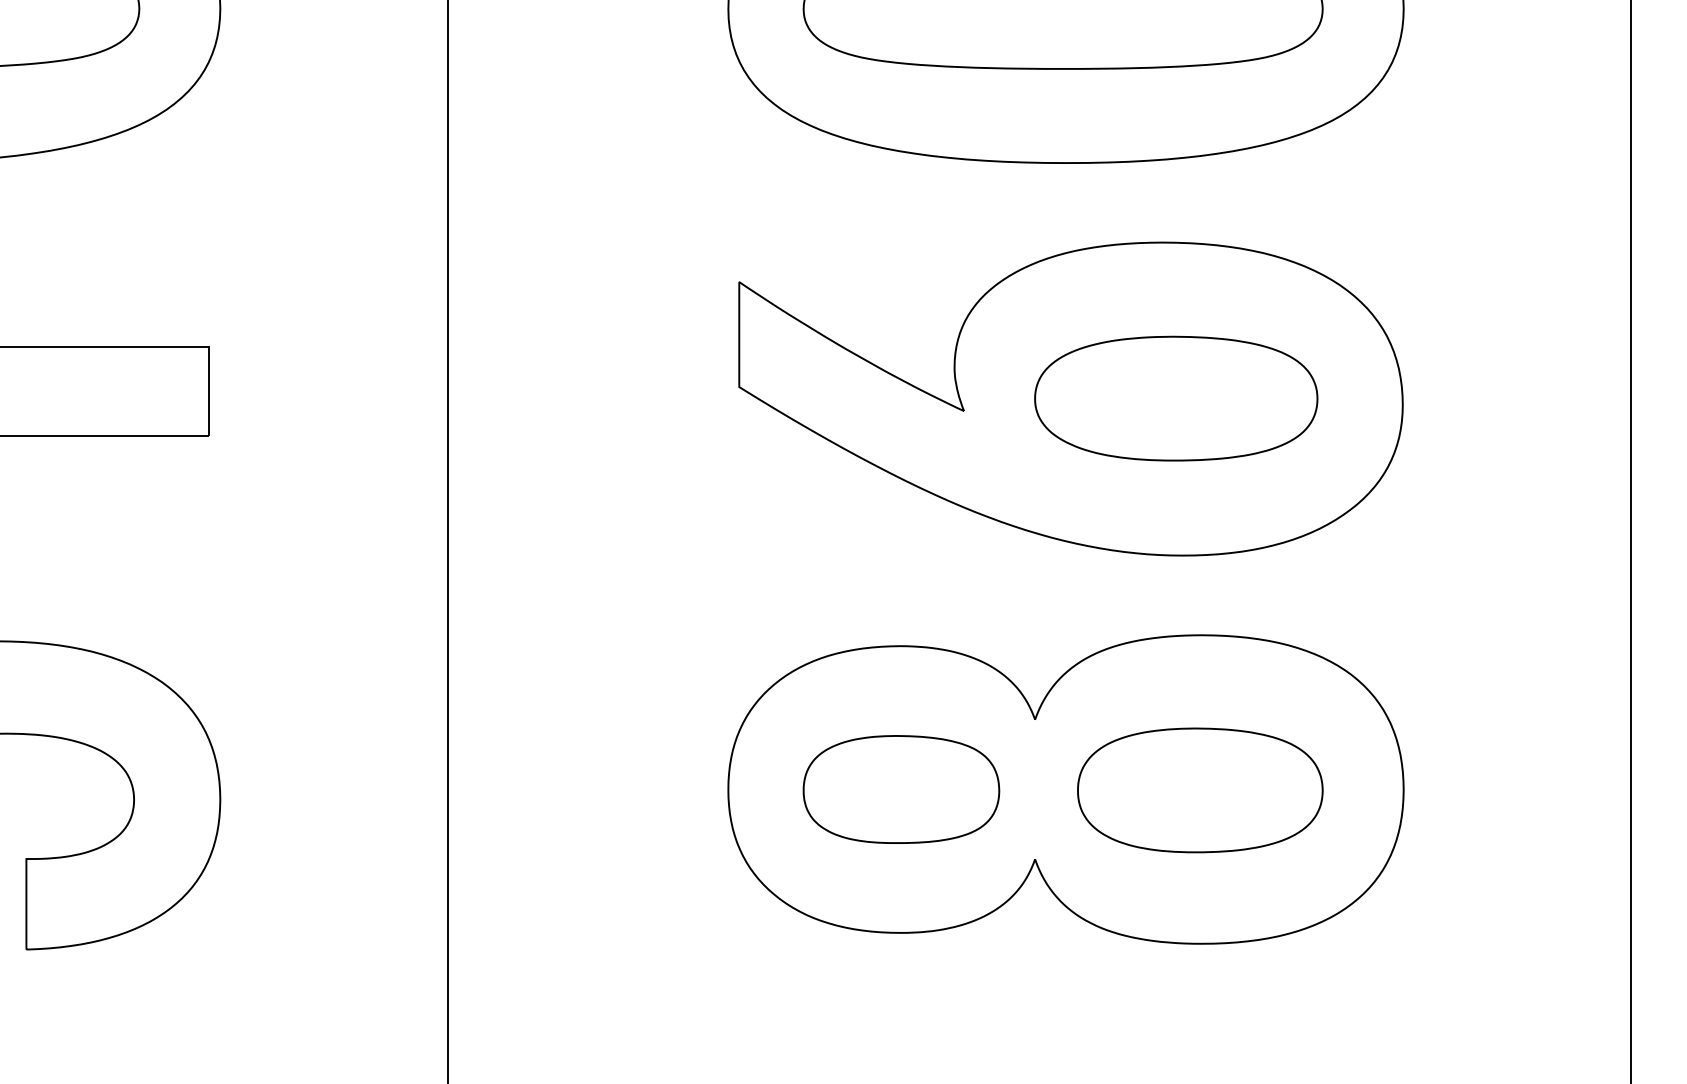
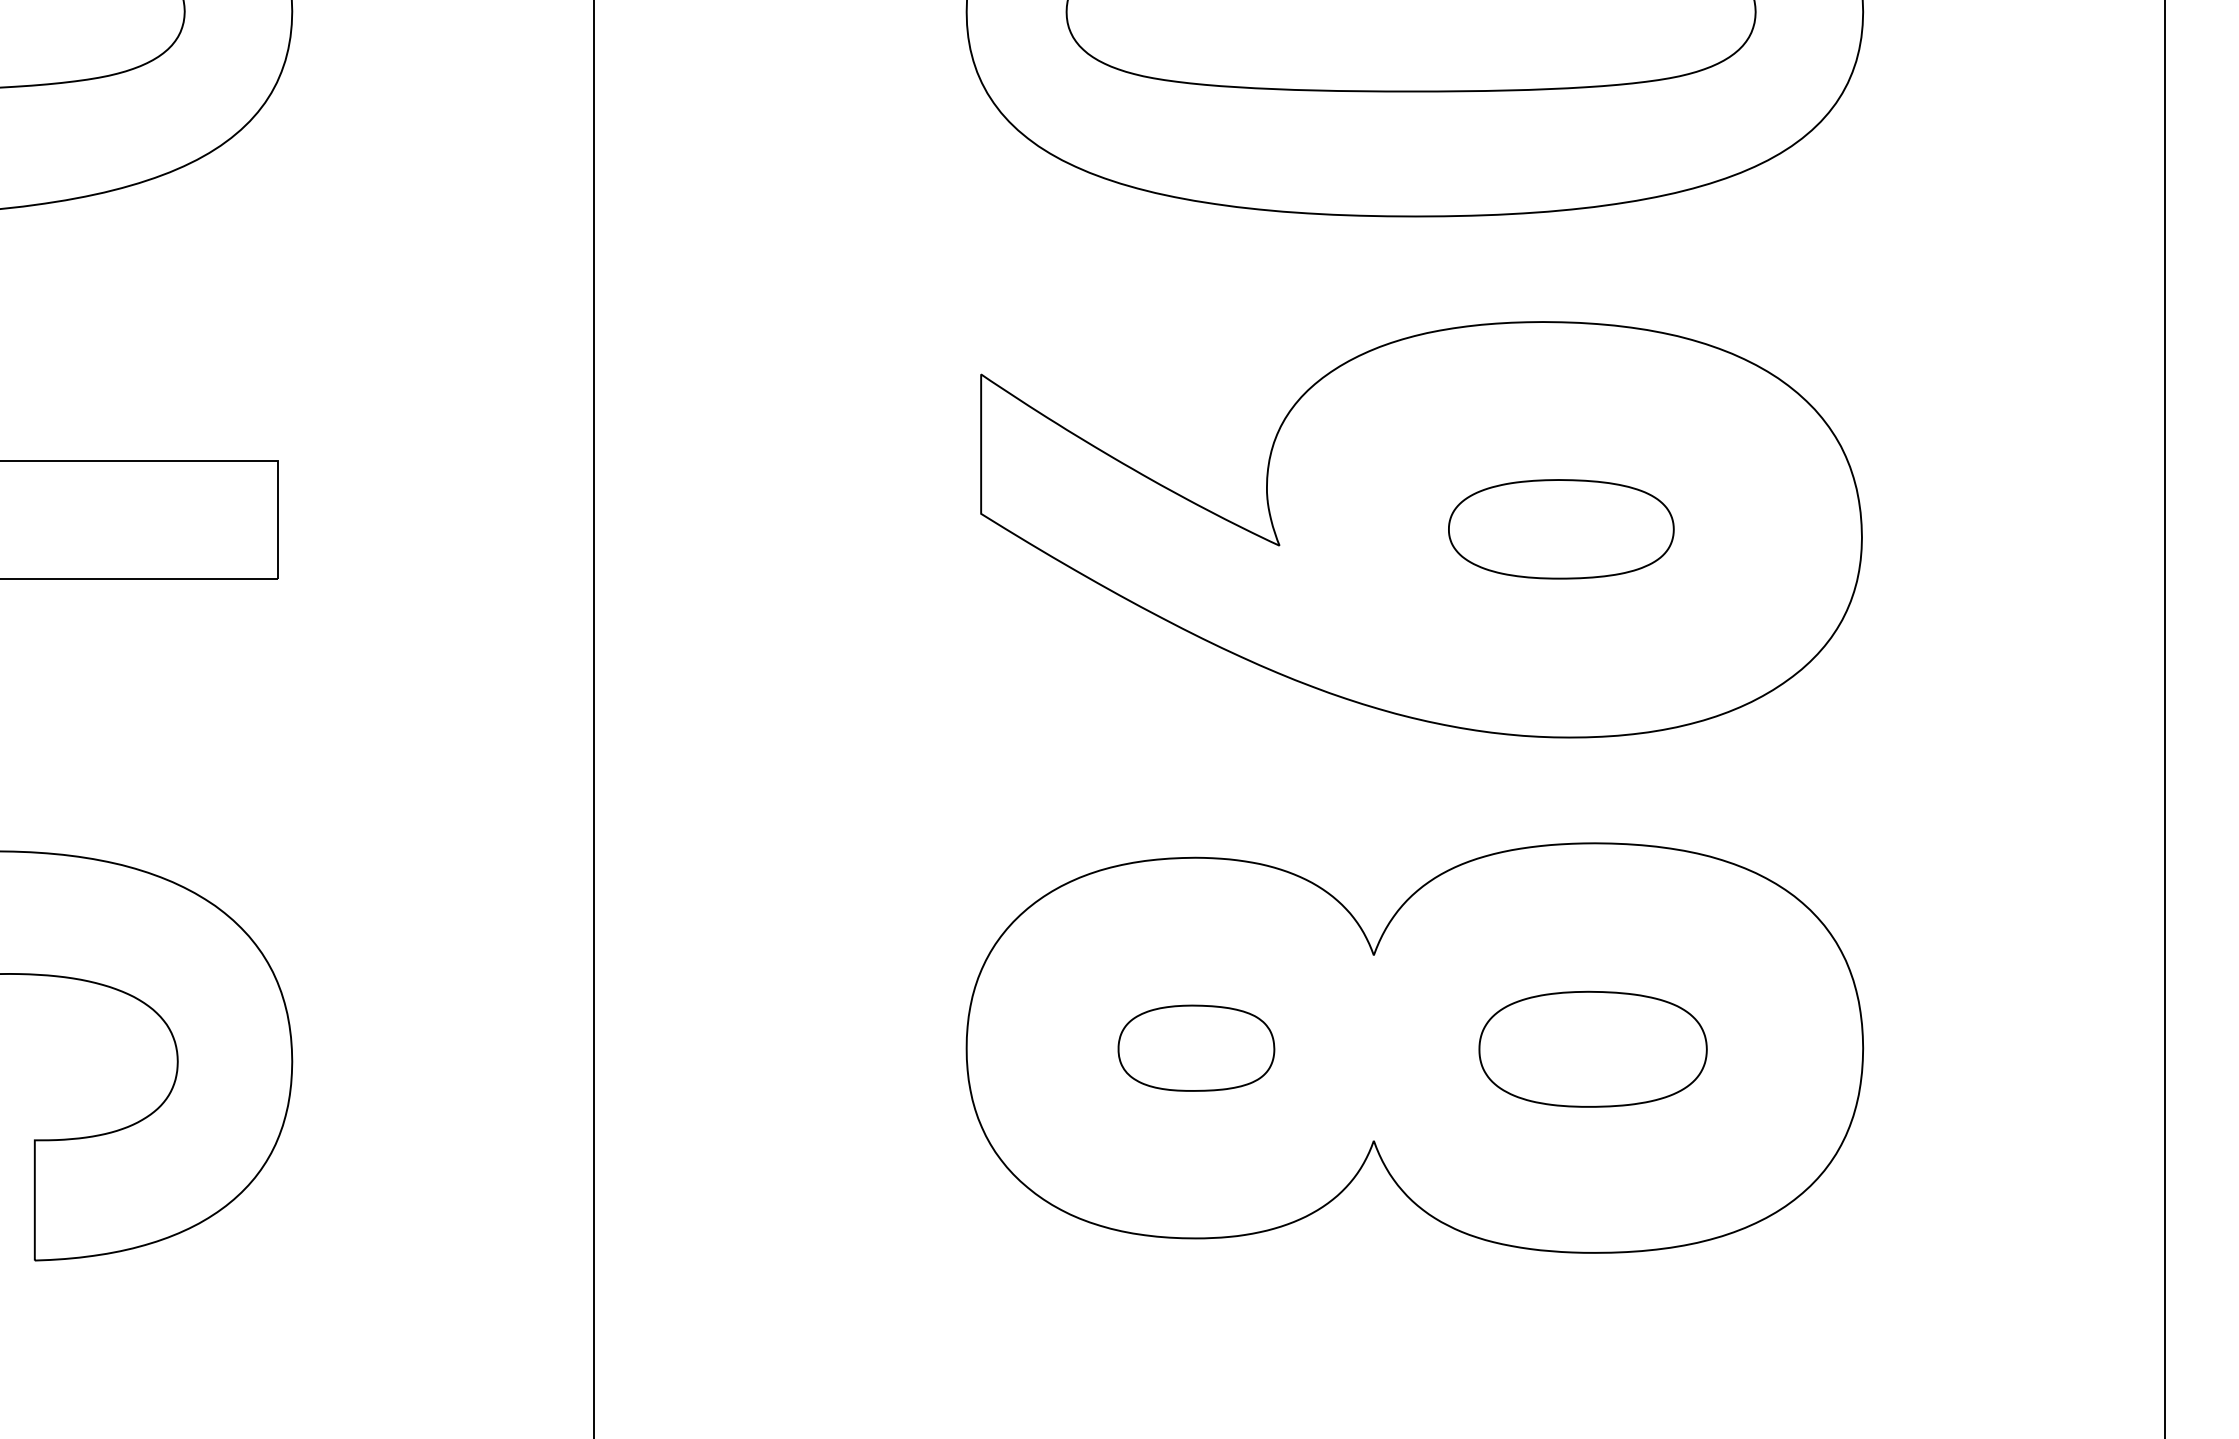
part: (1176, 398) -> (1561, 529), size x0.6
part: (901, 789) -> (1196, 1048), size x0.6
part: (1199, 790) -> (1592, 1049), size x0.7

